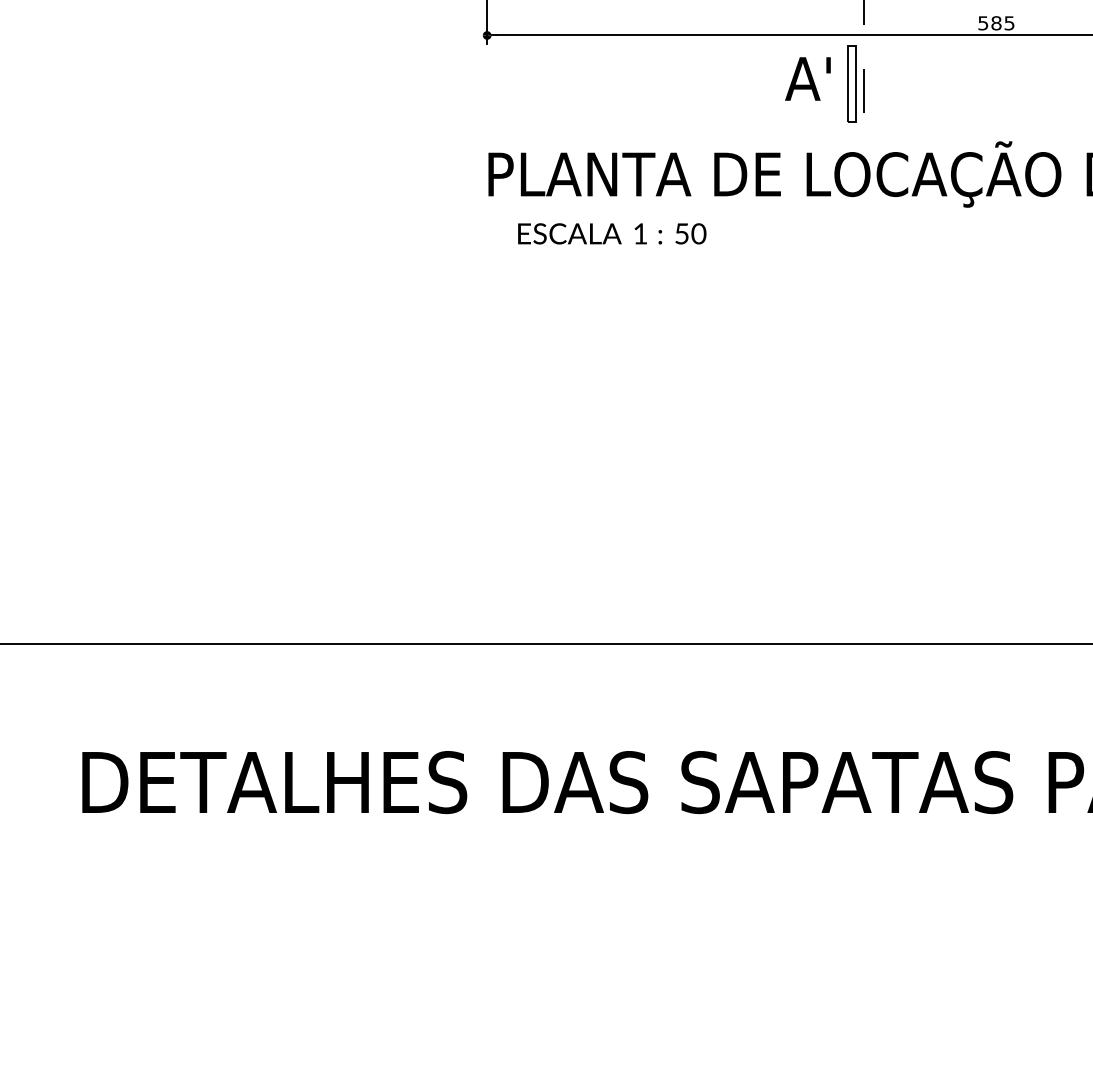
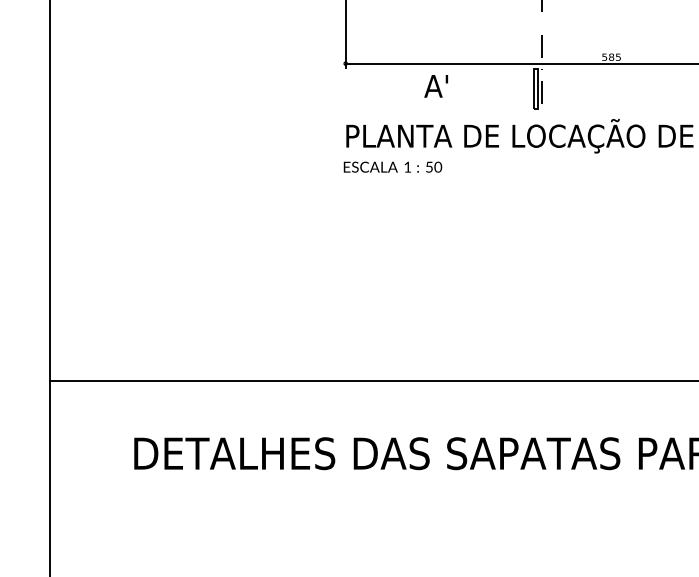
text: (806, 79) -> (435, 86), moved
text: (611, 232) -> (392, 166), moved

